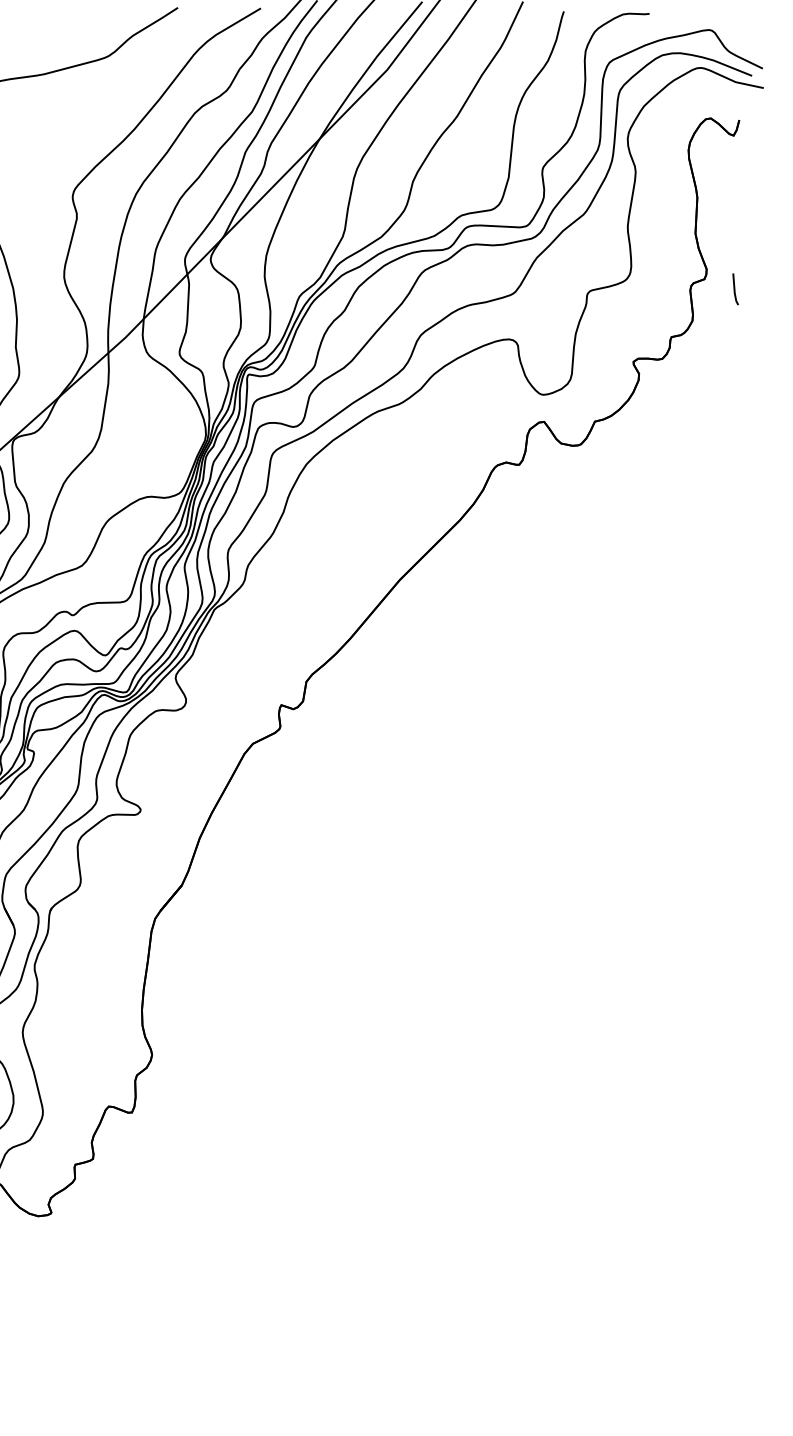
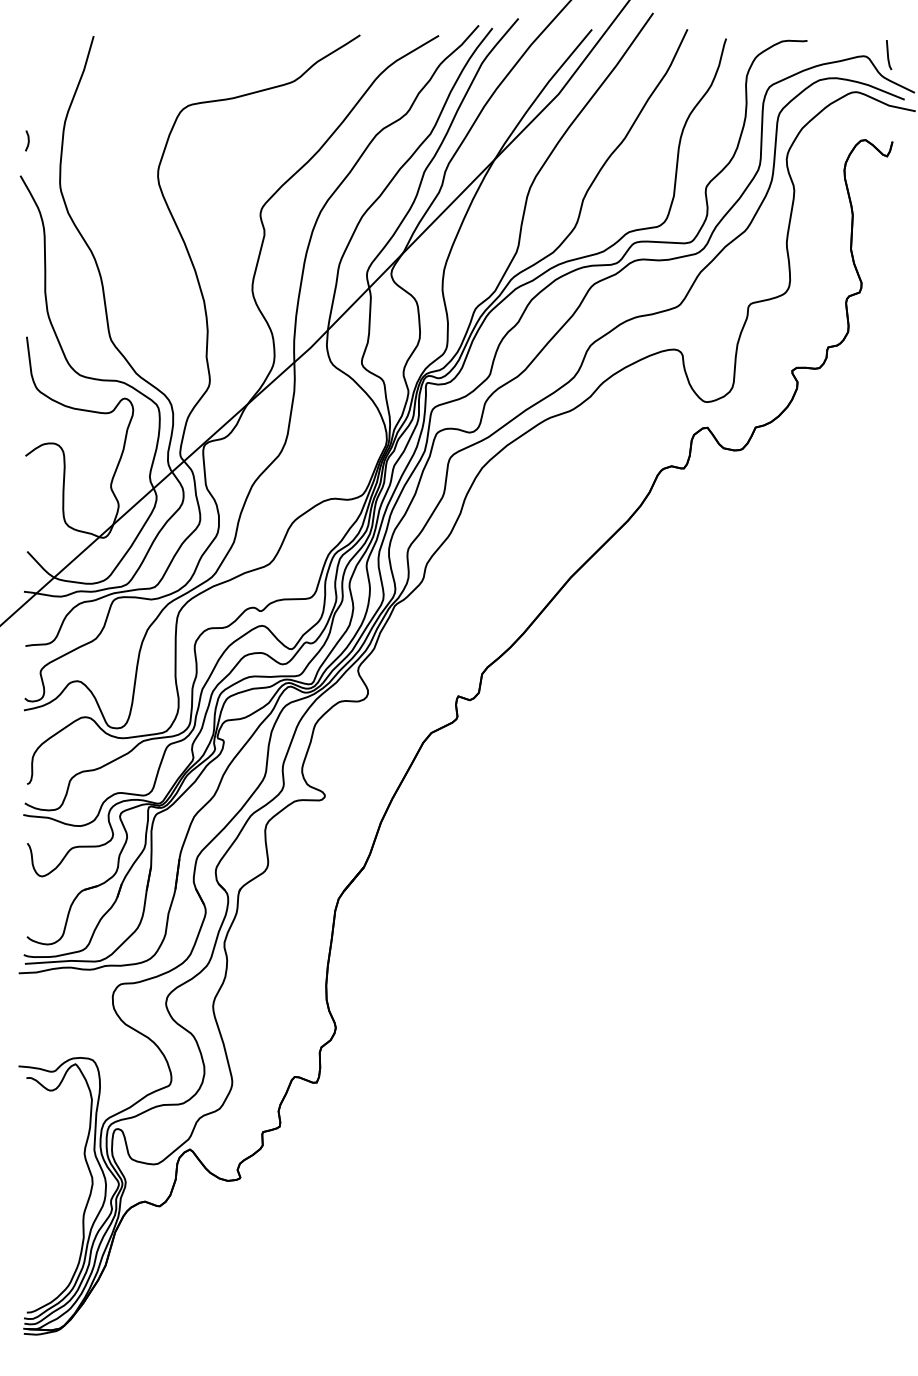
line: (735, 289) -> (888, 55), moved

